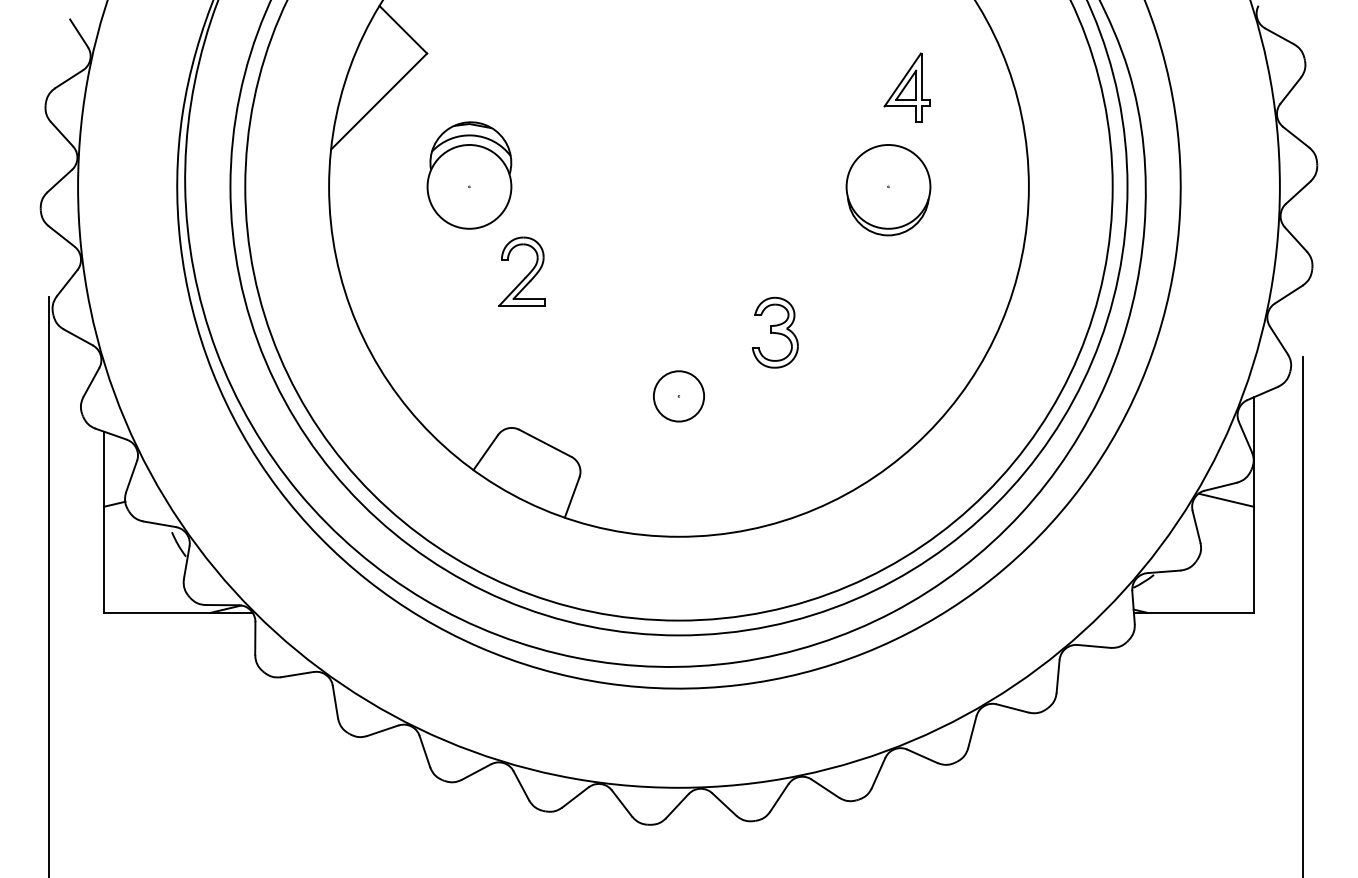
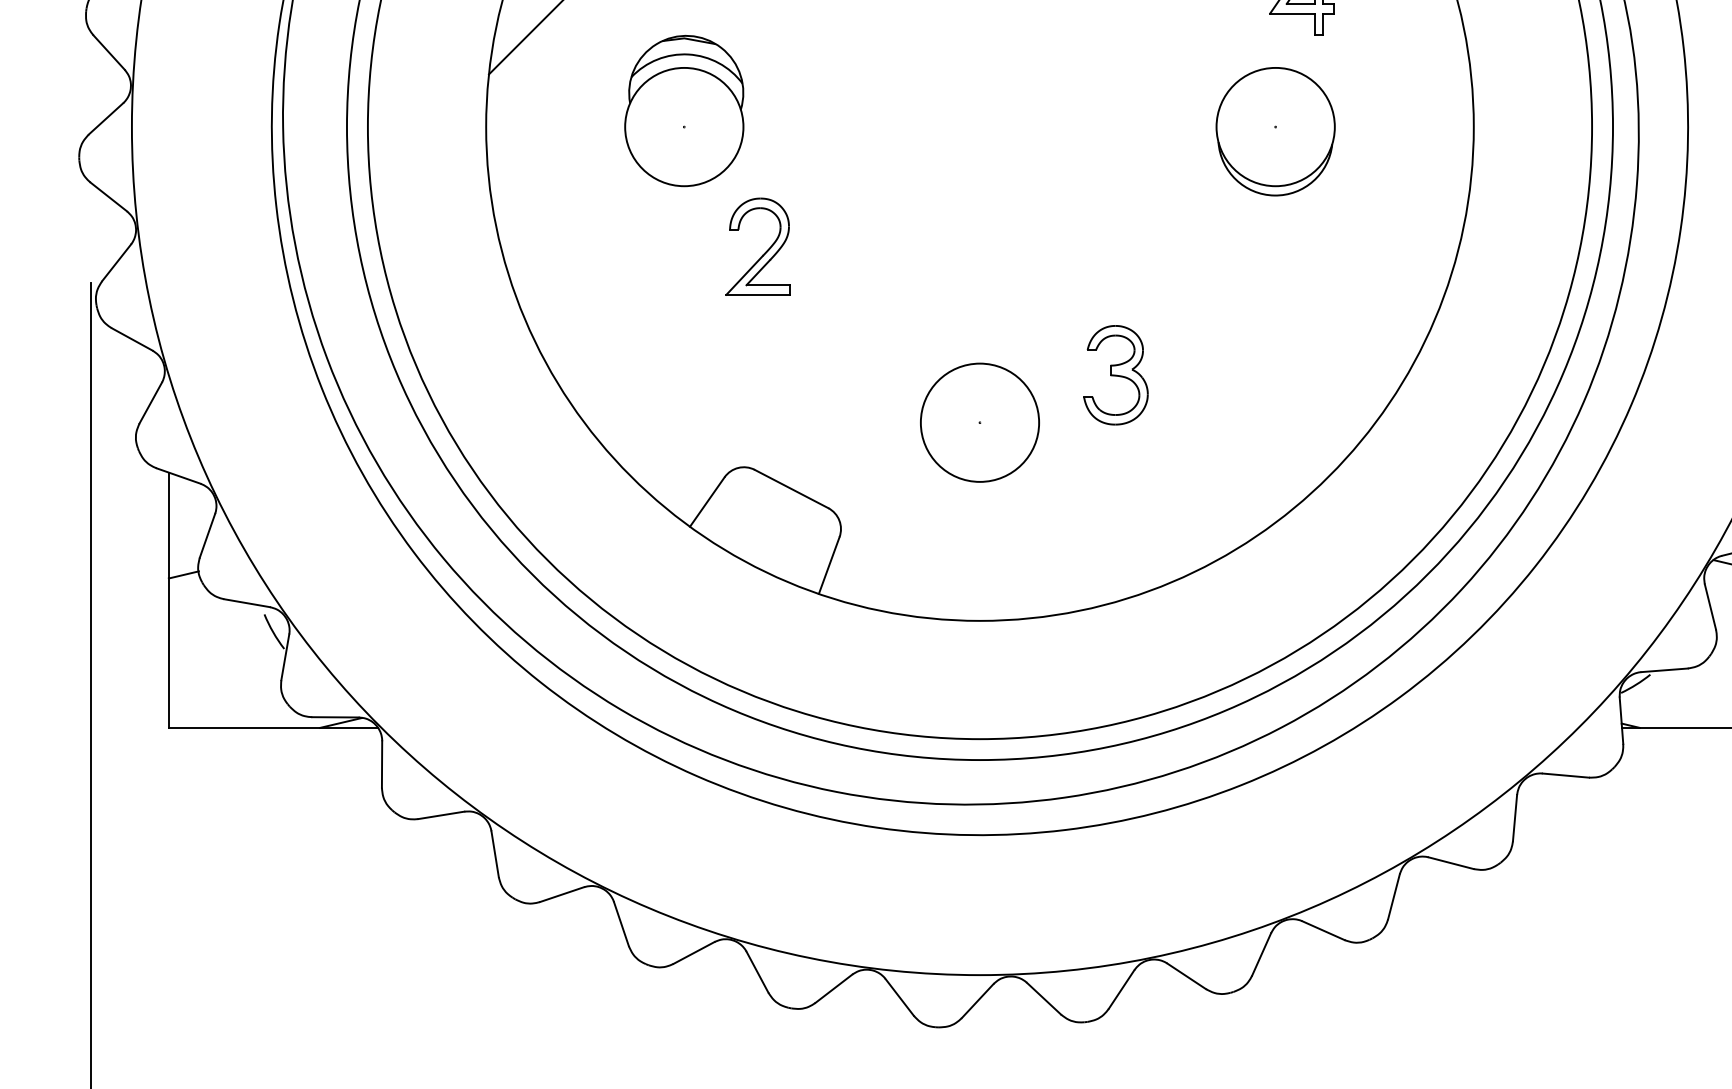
part: (775, 332) -> (1116, 374), moved
circle: (678, 396) -> (979, 422), size x1.67

